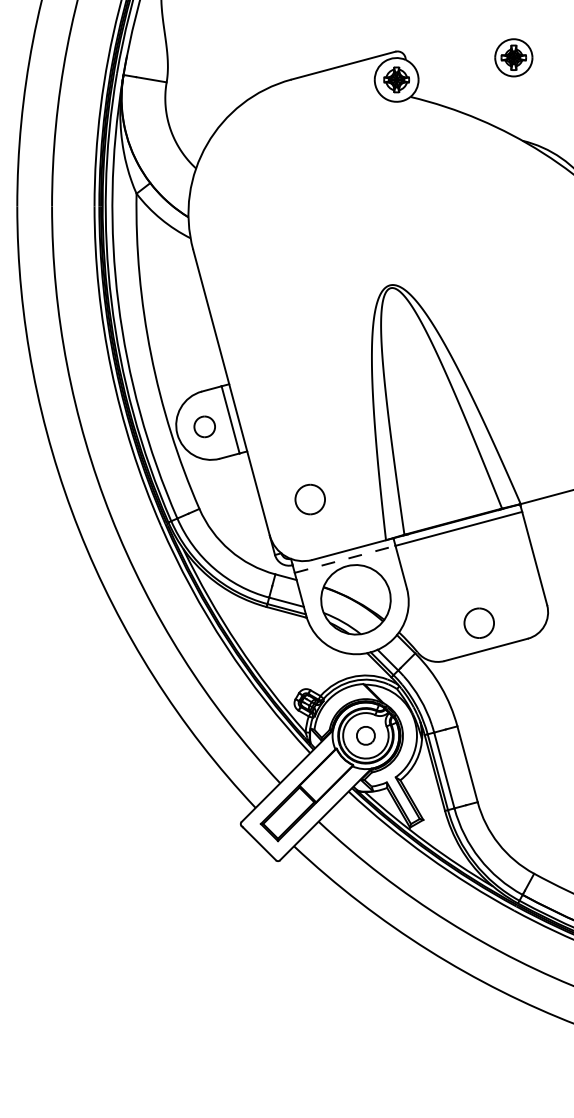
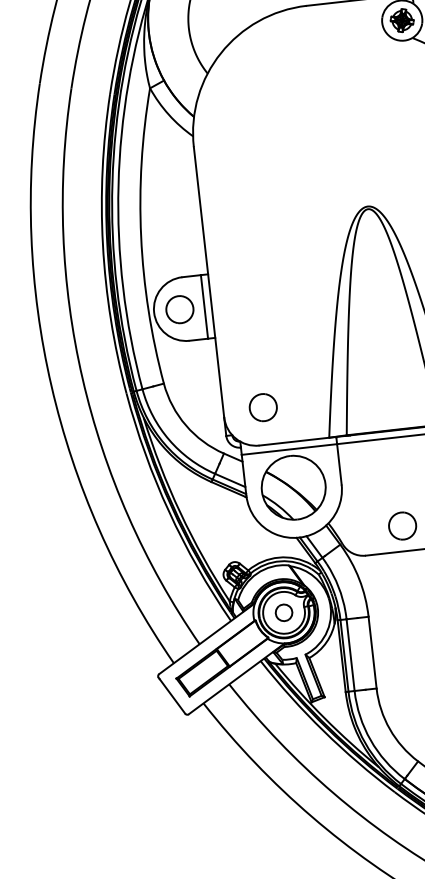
part: (204, 426) -> (179, 309), size x1.43
part: (309, 499) -> (262, 407), moved
line: (345, 559) -> (289, 449), dashed -> solid

